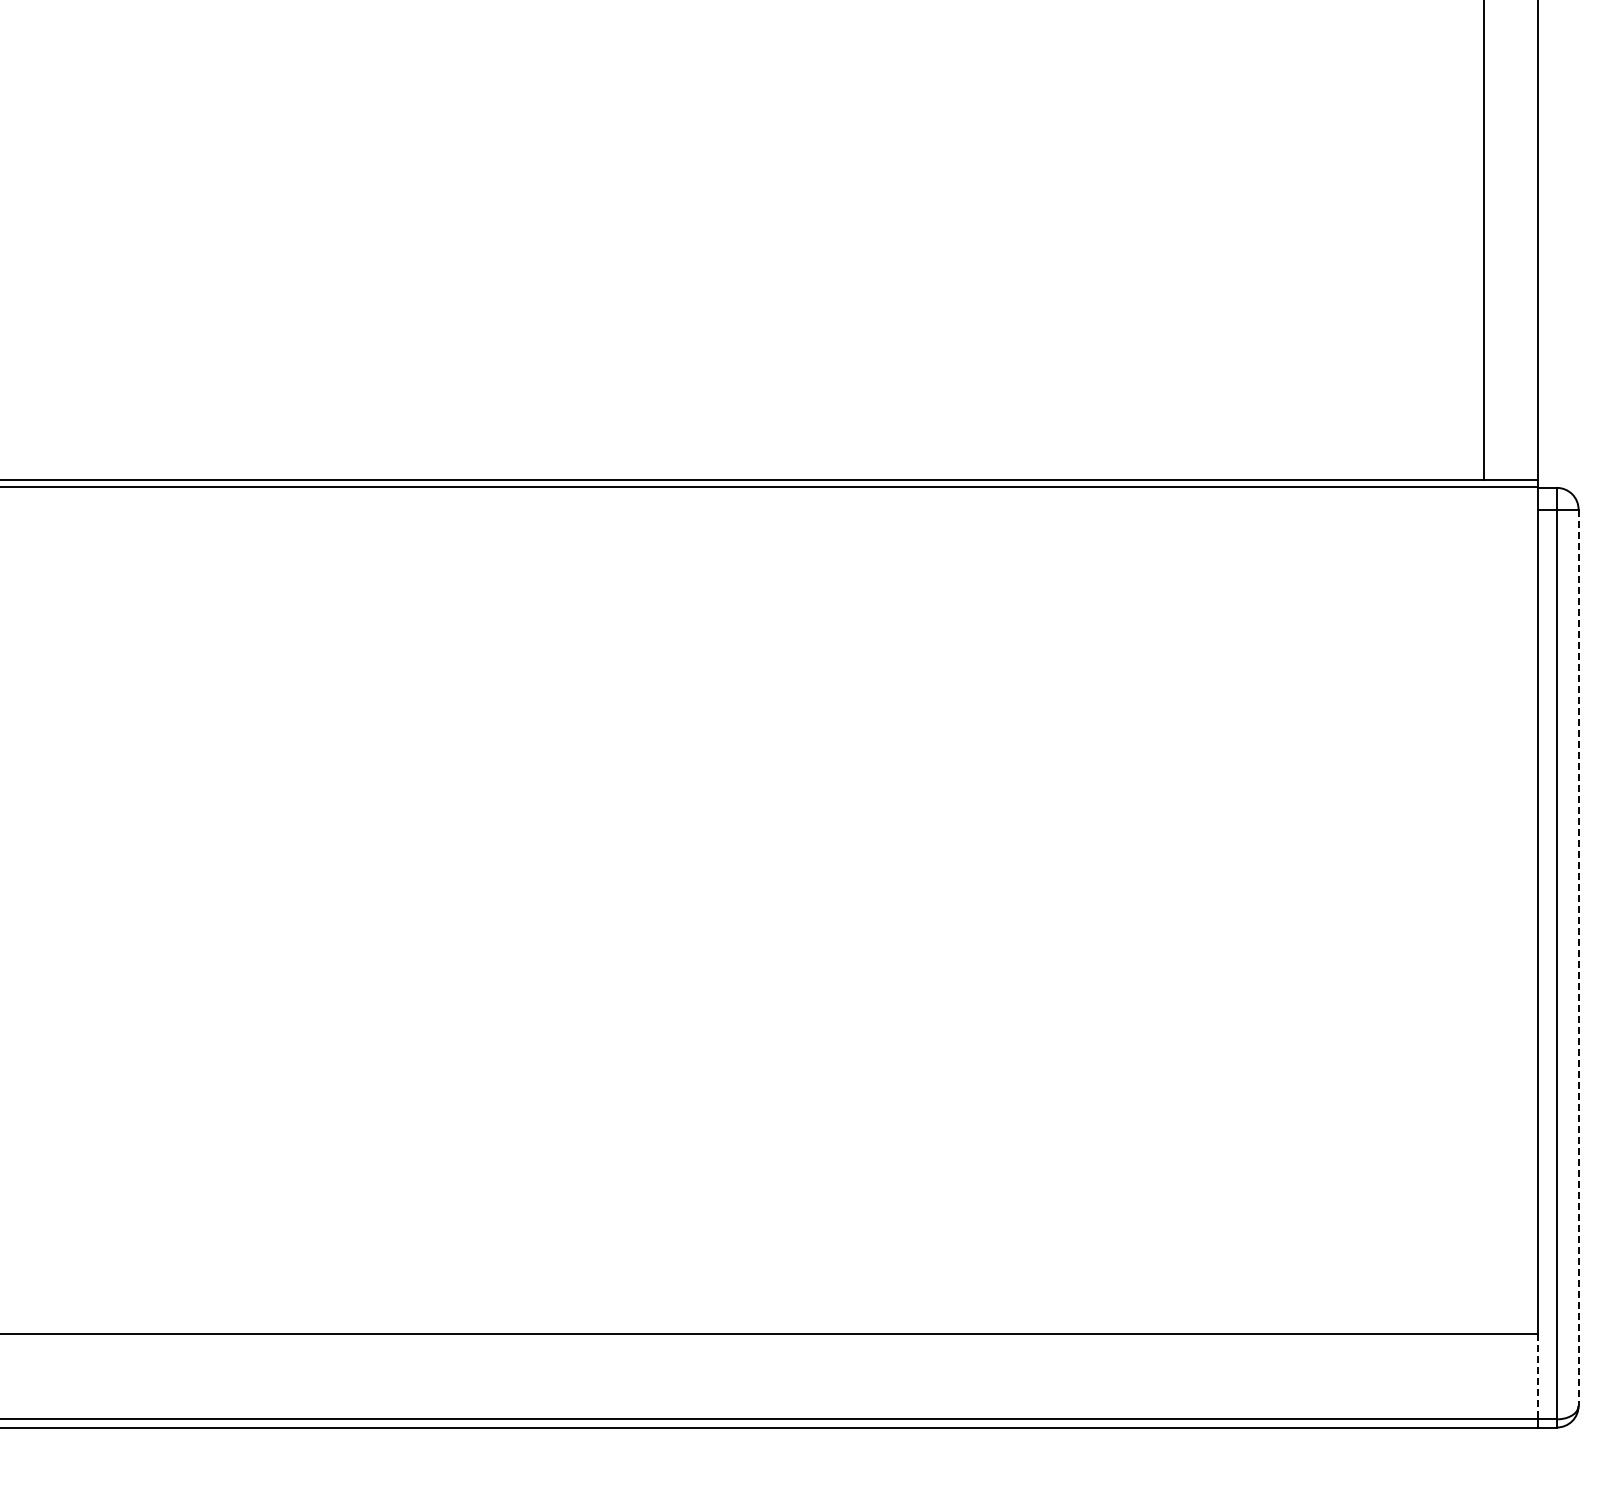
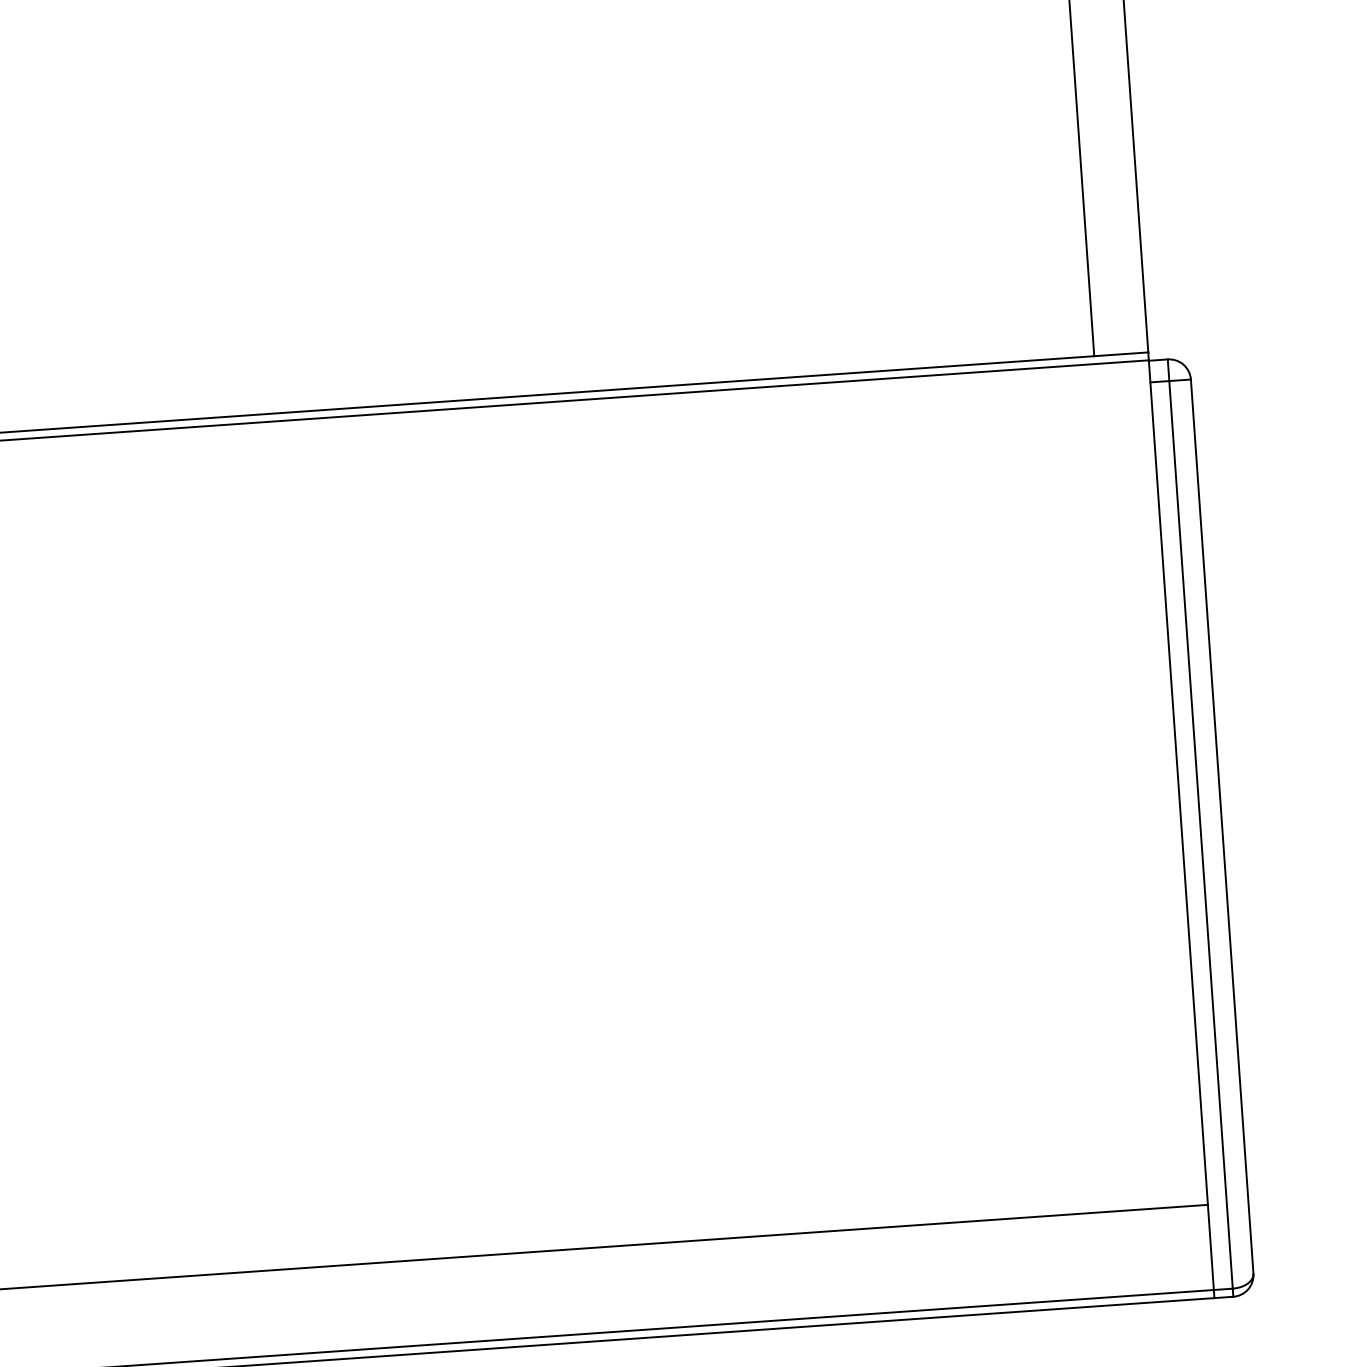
line: (1578, 958) -> (1222, 827), dashed -> solid
line: (1537, 1376) -> (1210, 1247), dashed -> solid

